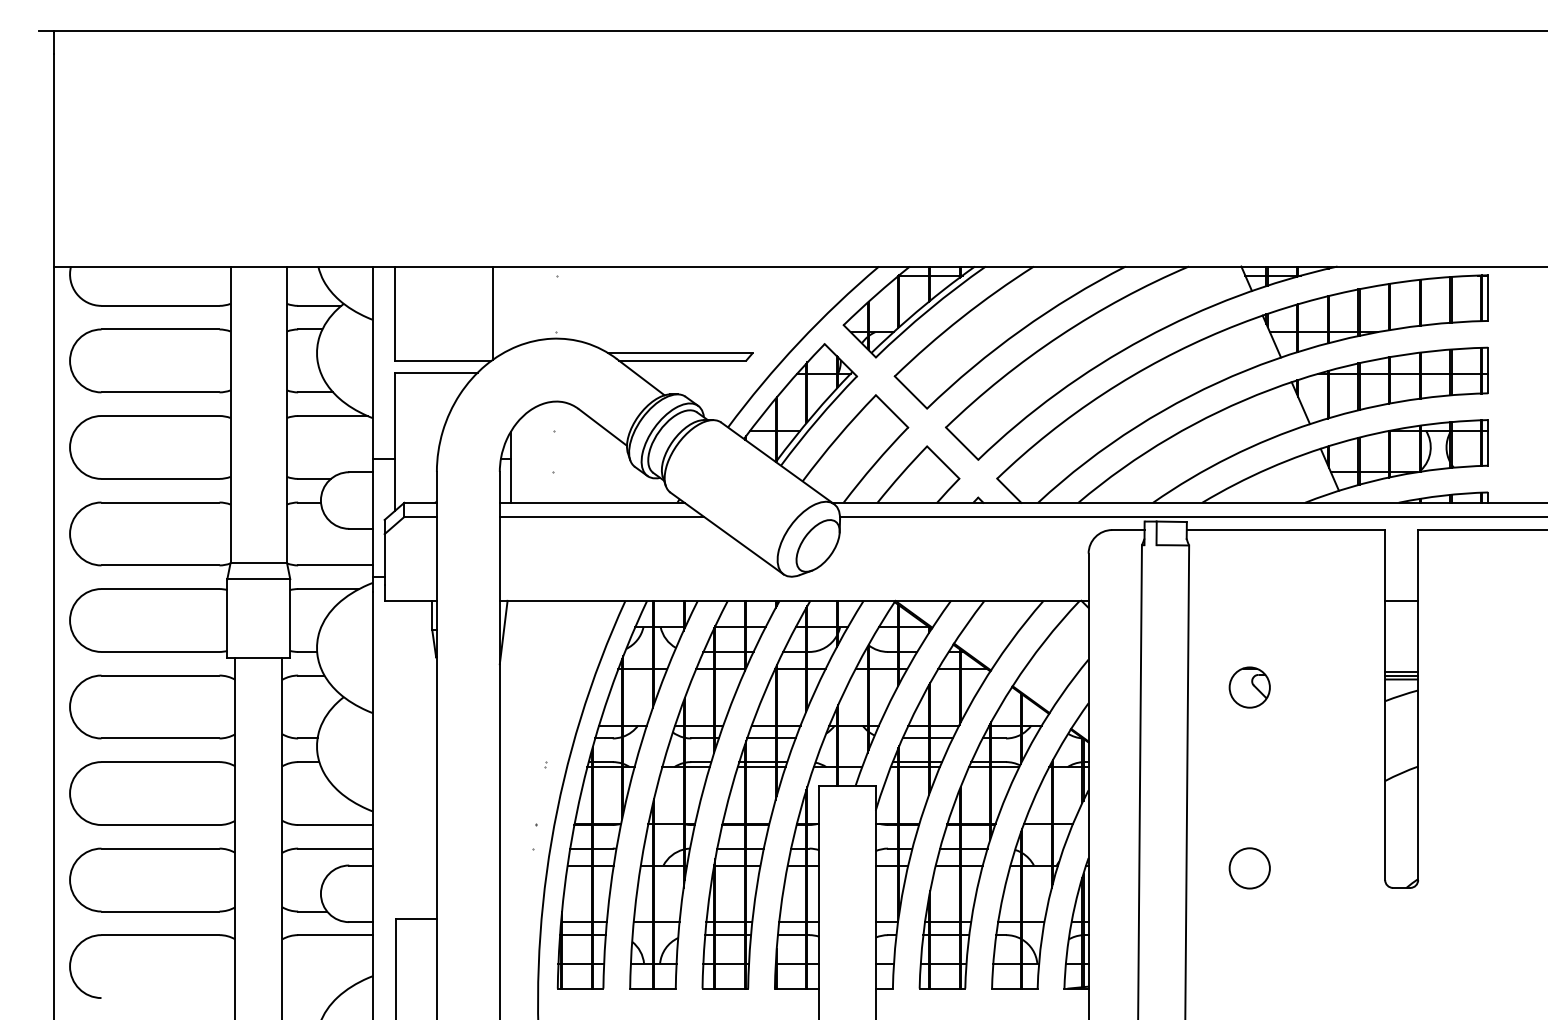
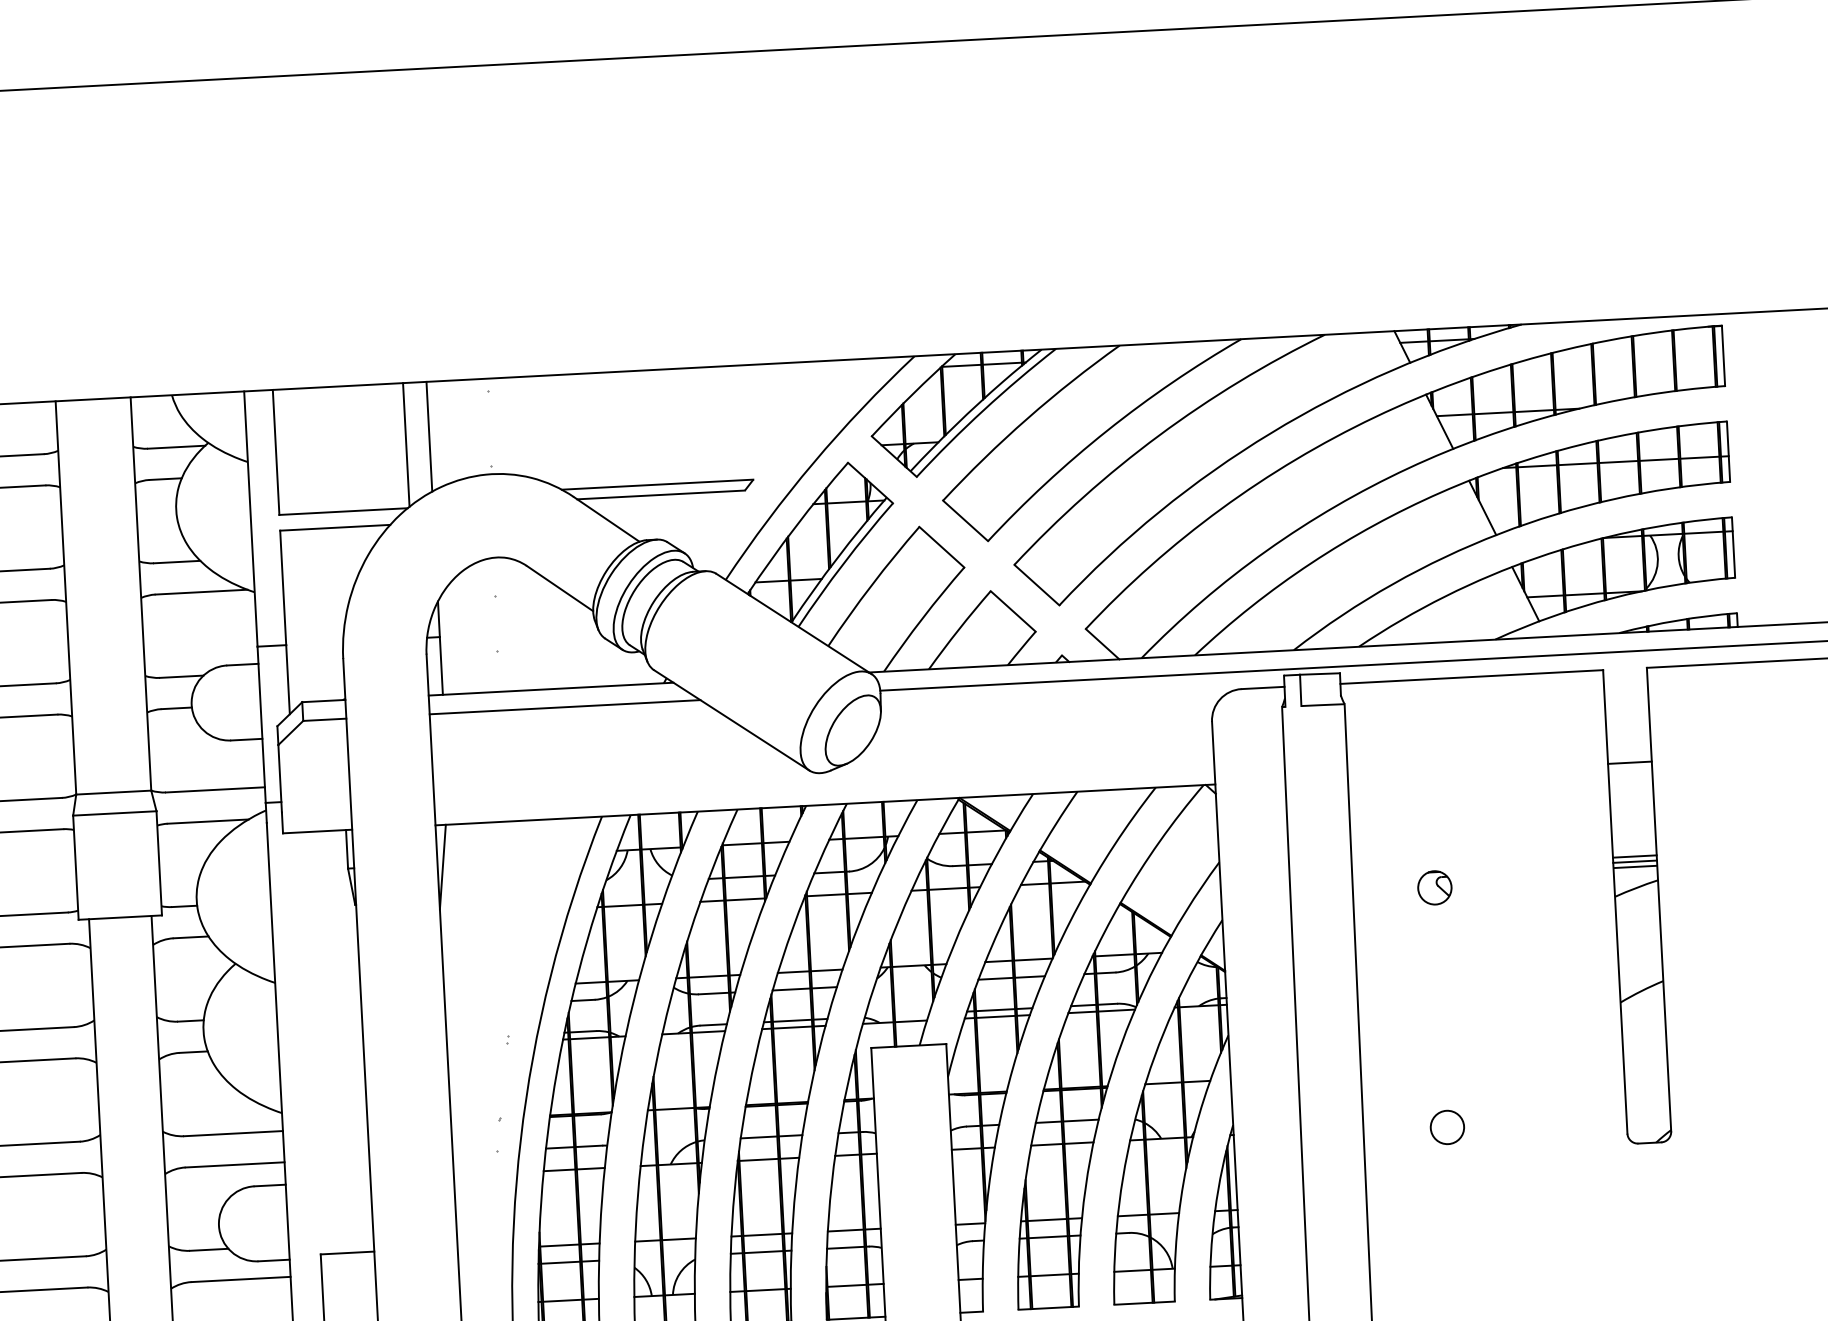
line: (510, 307) -> (429, 436), added
part: (1249, 686) -> (1434, 886), size x0.62
circle: (1249, 867) -> (1446, 1126), size x0.62

